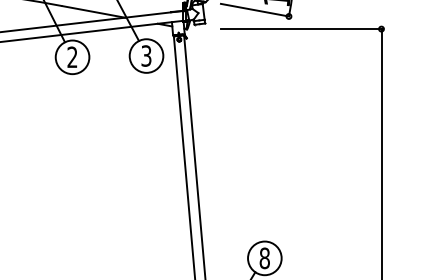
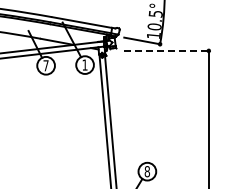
line: (303, 28) -> (167, 50), solid -> dashed
text: (145, 54) -> (84, 64), 3 -> 1
text: (71, 56) -> (45, 65), 2 -> 7

